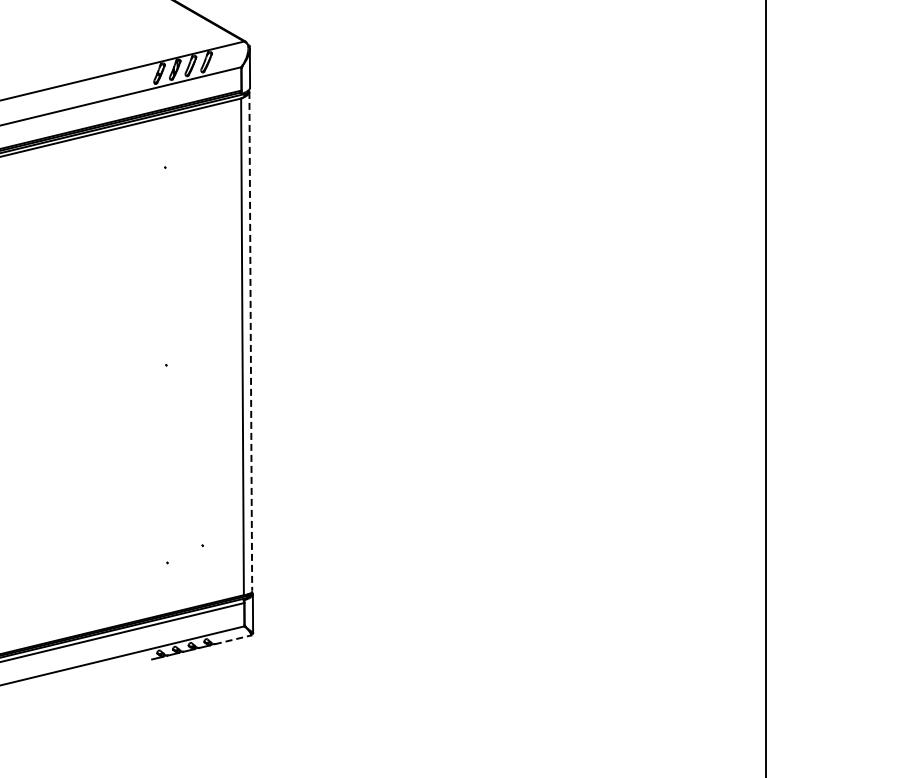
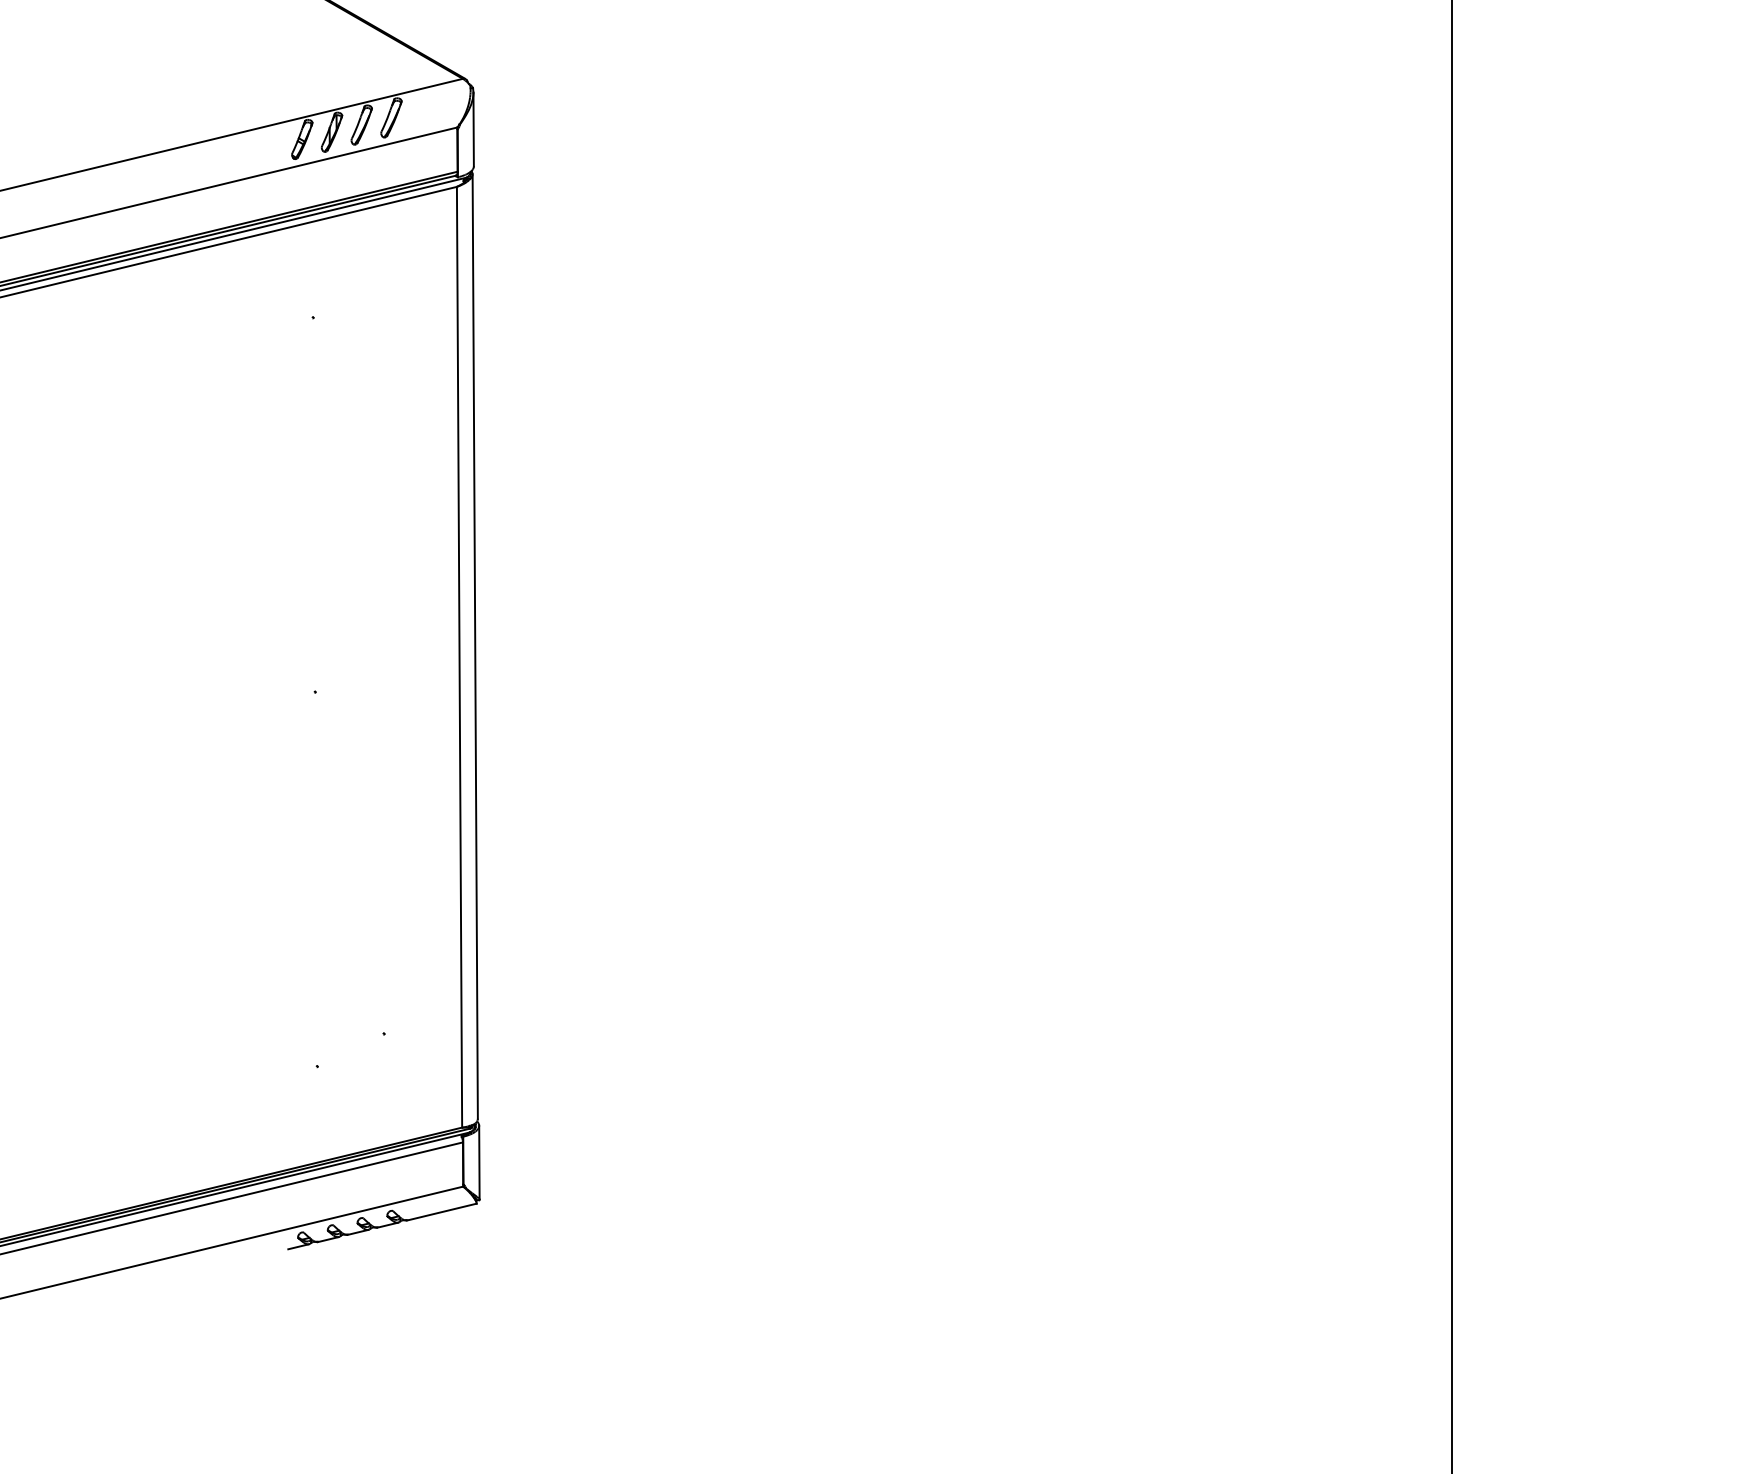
line: (250, 341) -> (474, 647), dashed -> solid
line: (233, 639) -> (442, 1211), dashed -> solid

